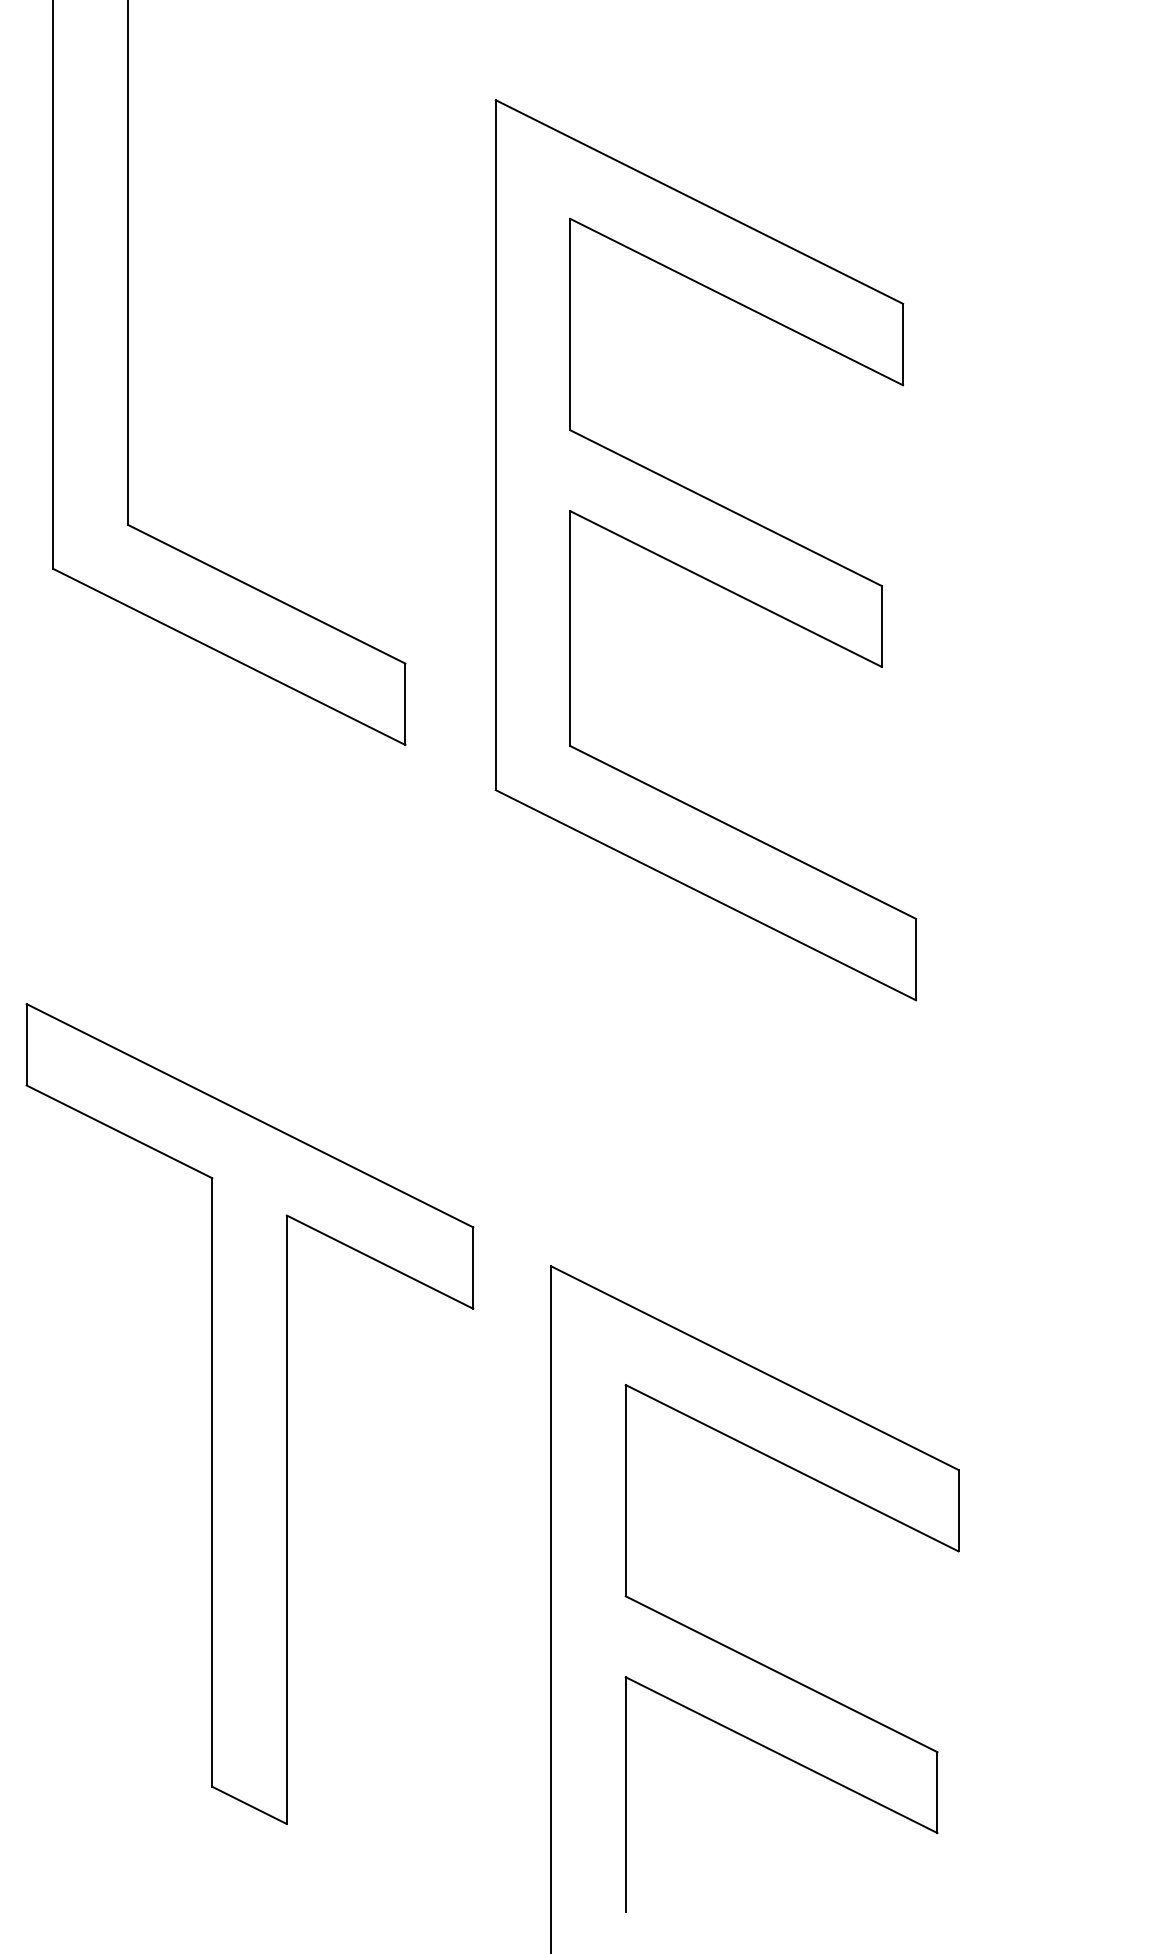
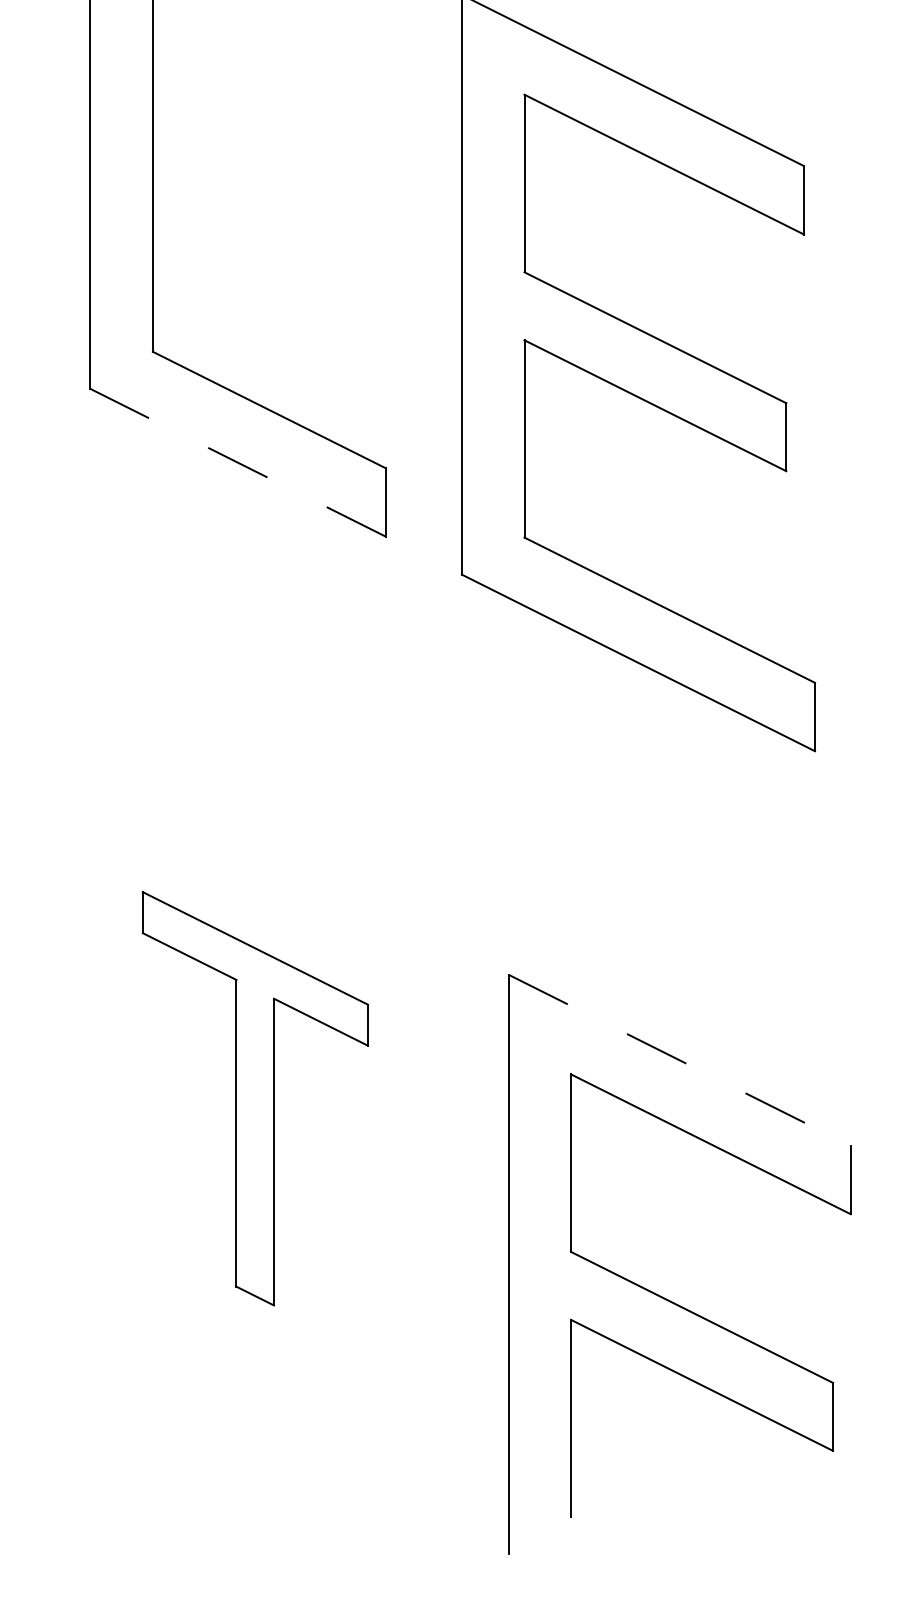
line: (229, 656) -> (238, 462), solid -> dashed
line: (754, 1368) -> (679, 1060), solid -> dashed
part: (249, 1413) -> (255, 1098), size x0.6

